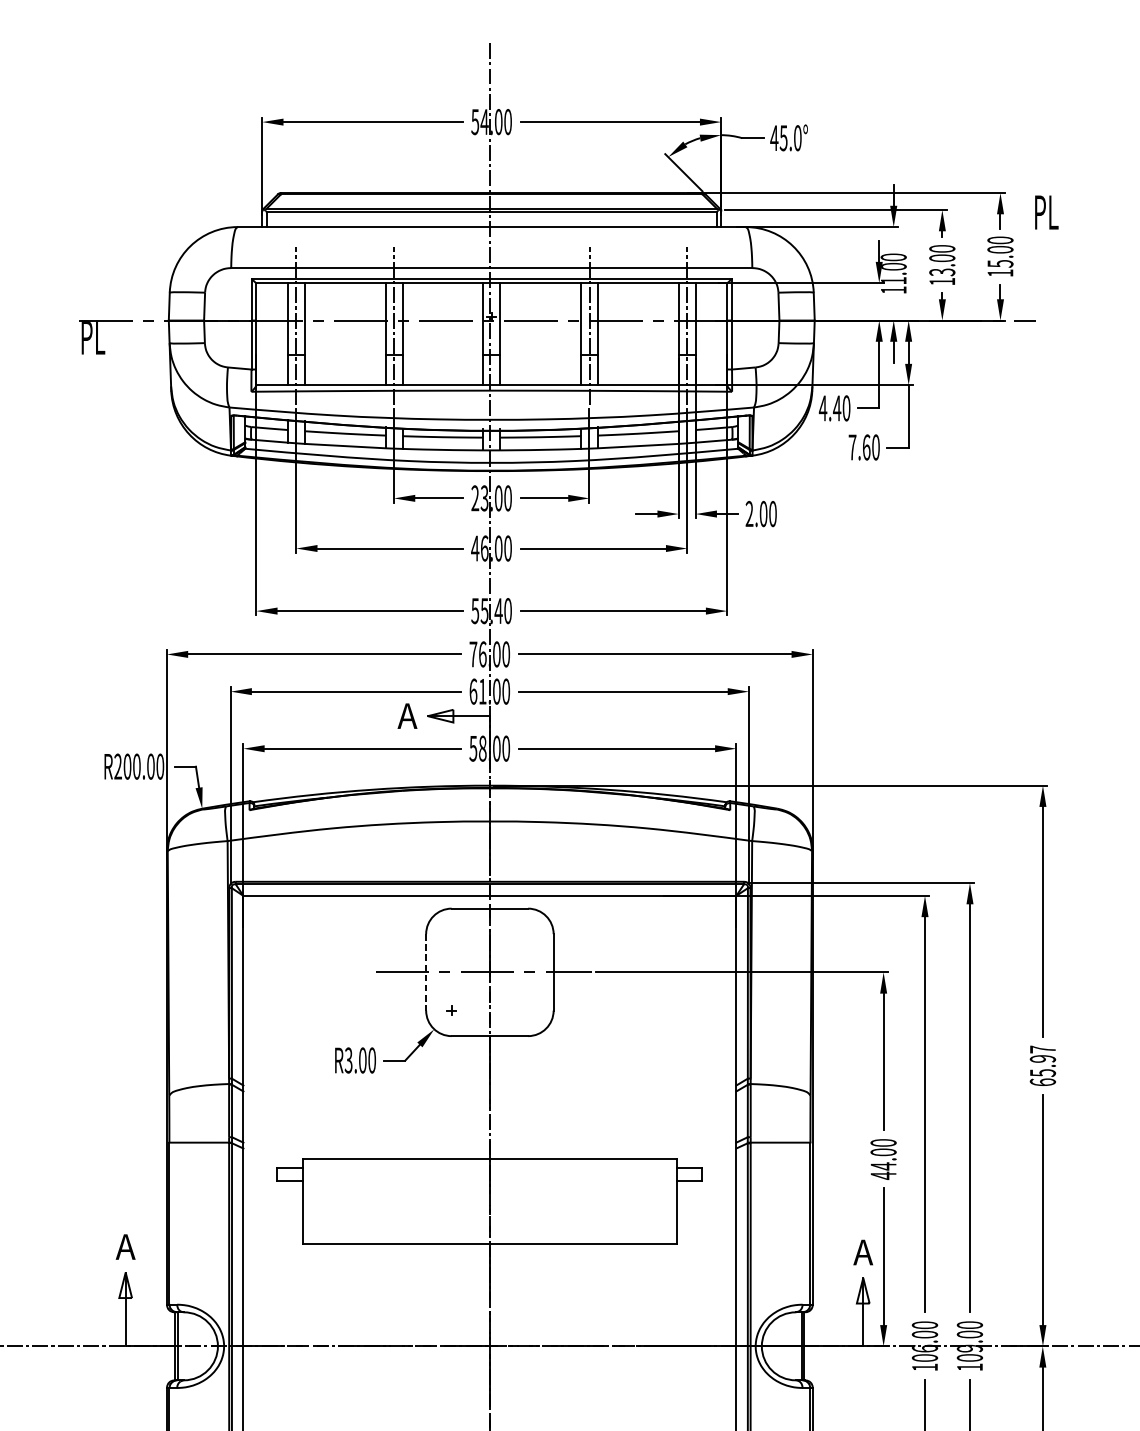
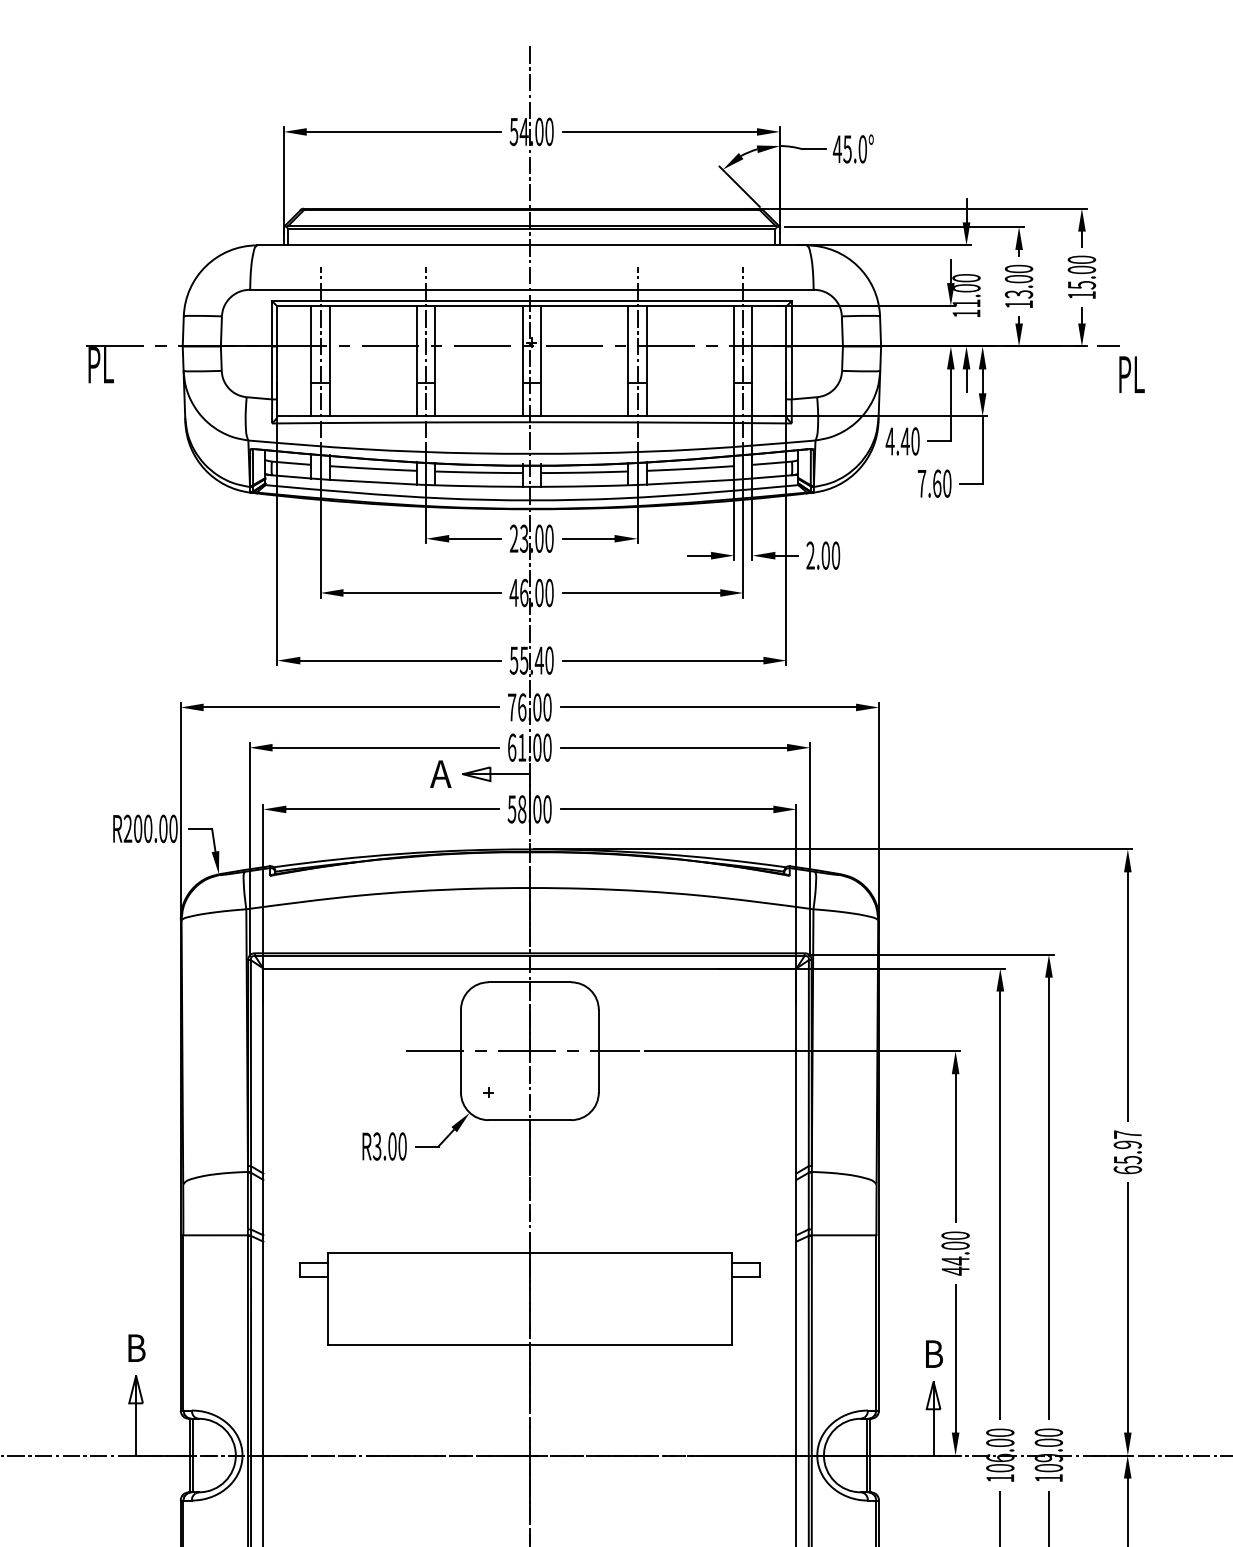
text: (1046, 212) -> (1131, 374), moved
line: (425, 972) -> (460, 1051), dashed -> solid
text: (125, 1246) -> (135, 1347), A -> B
text: (863, 1251) -> (933, 1353), A -> B

